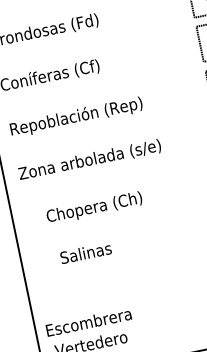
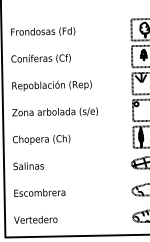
text: (94, 207) -> (41, 139), moved
text: (85, 253) -> (28, 166), moved
text: (88, 321) -> (39, 192), moved

